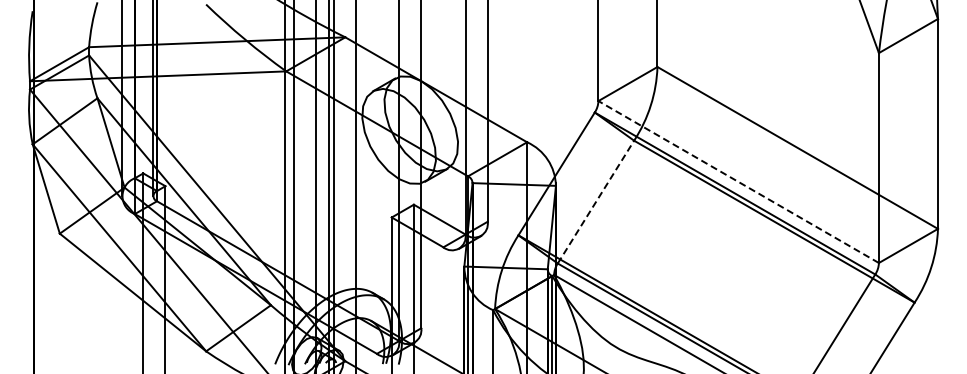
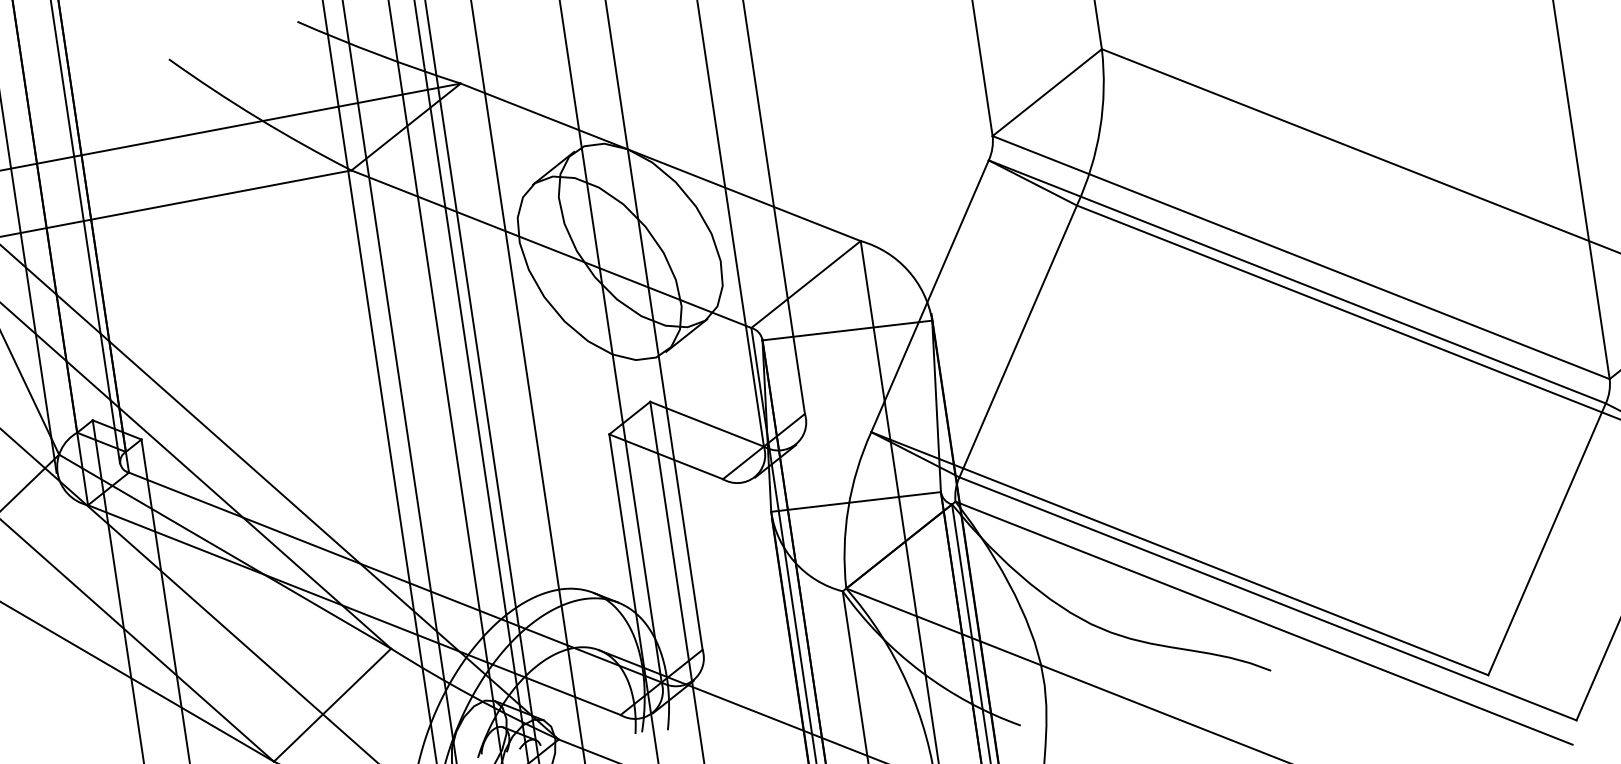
line: (738, 182) -> (1300, 258), dashed -> solid
line: (596, 201) -> (1019, 340), dashed -> solid

